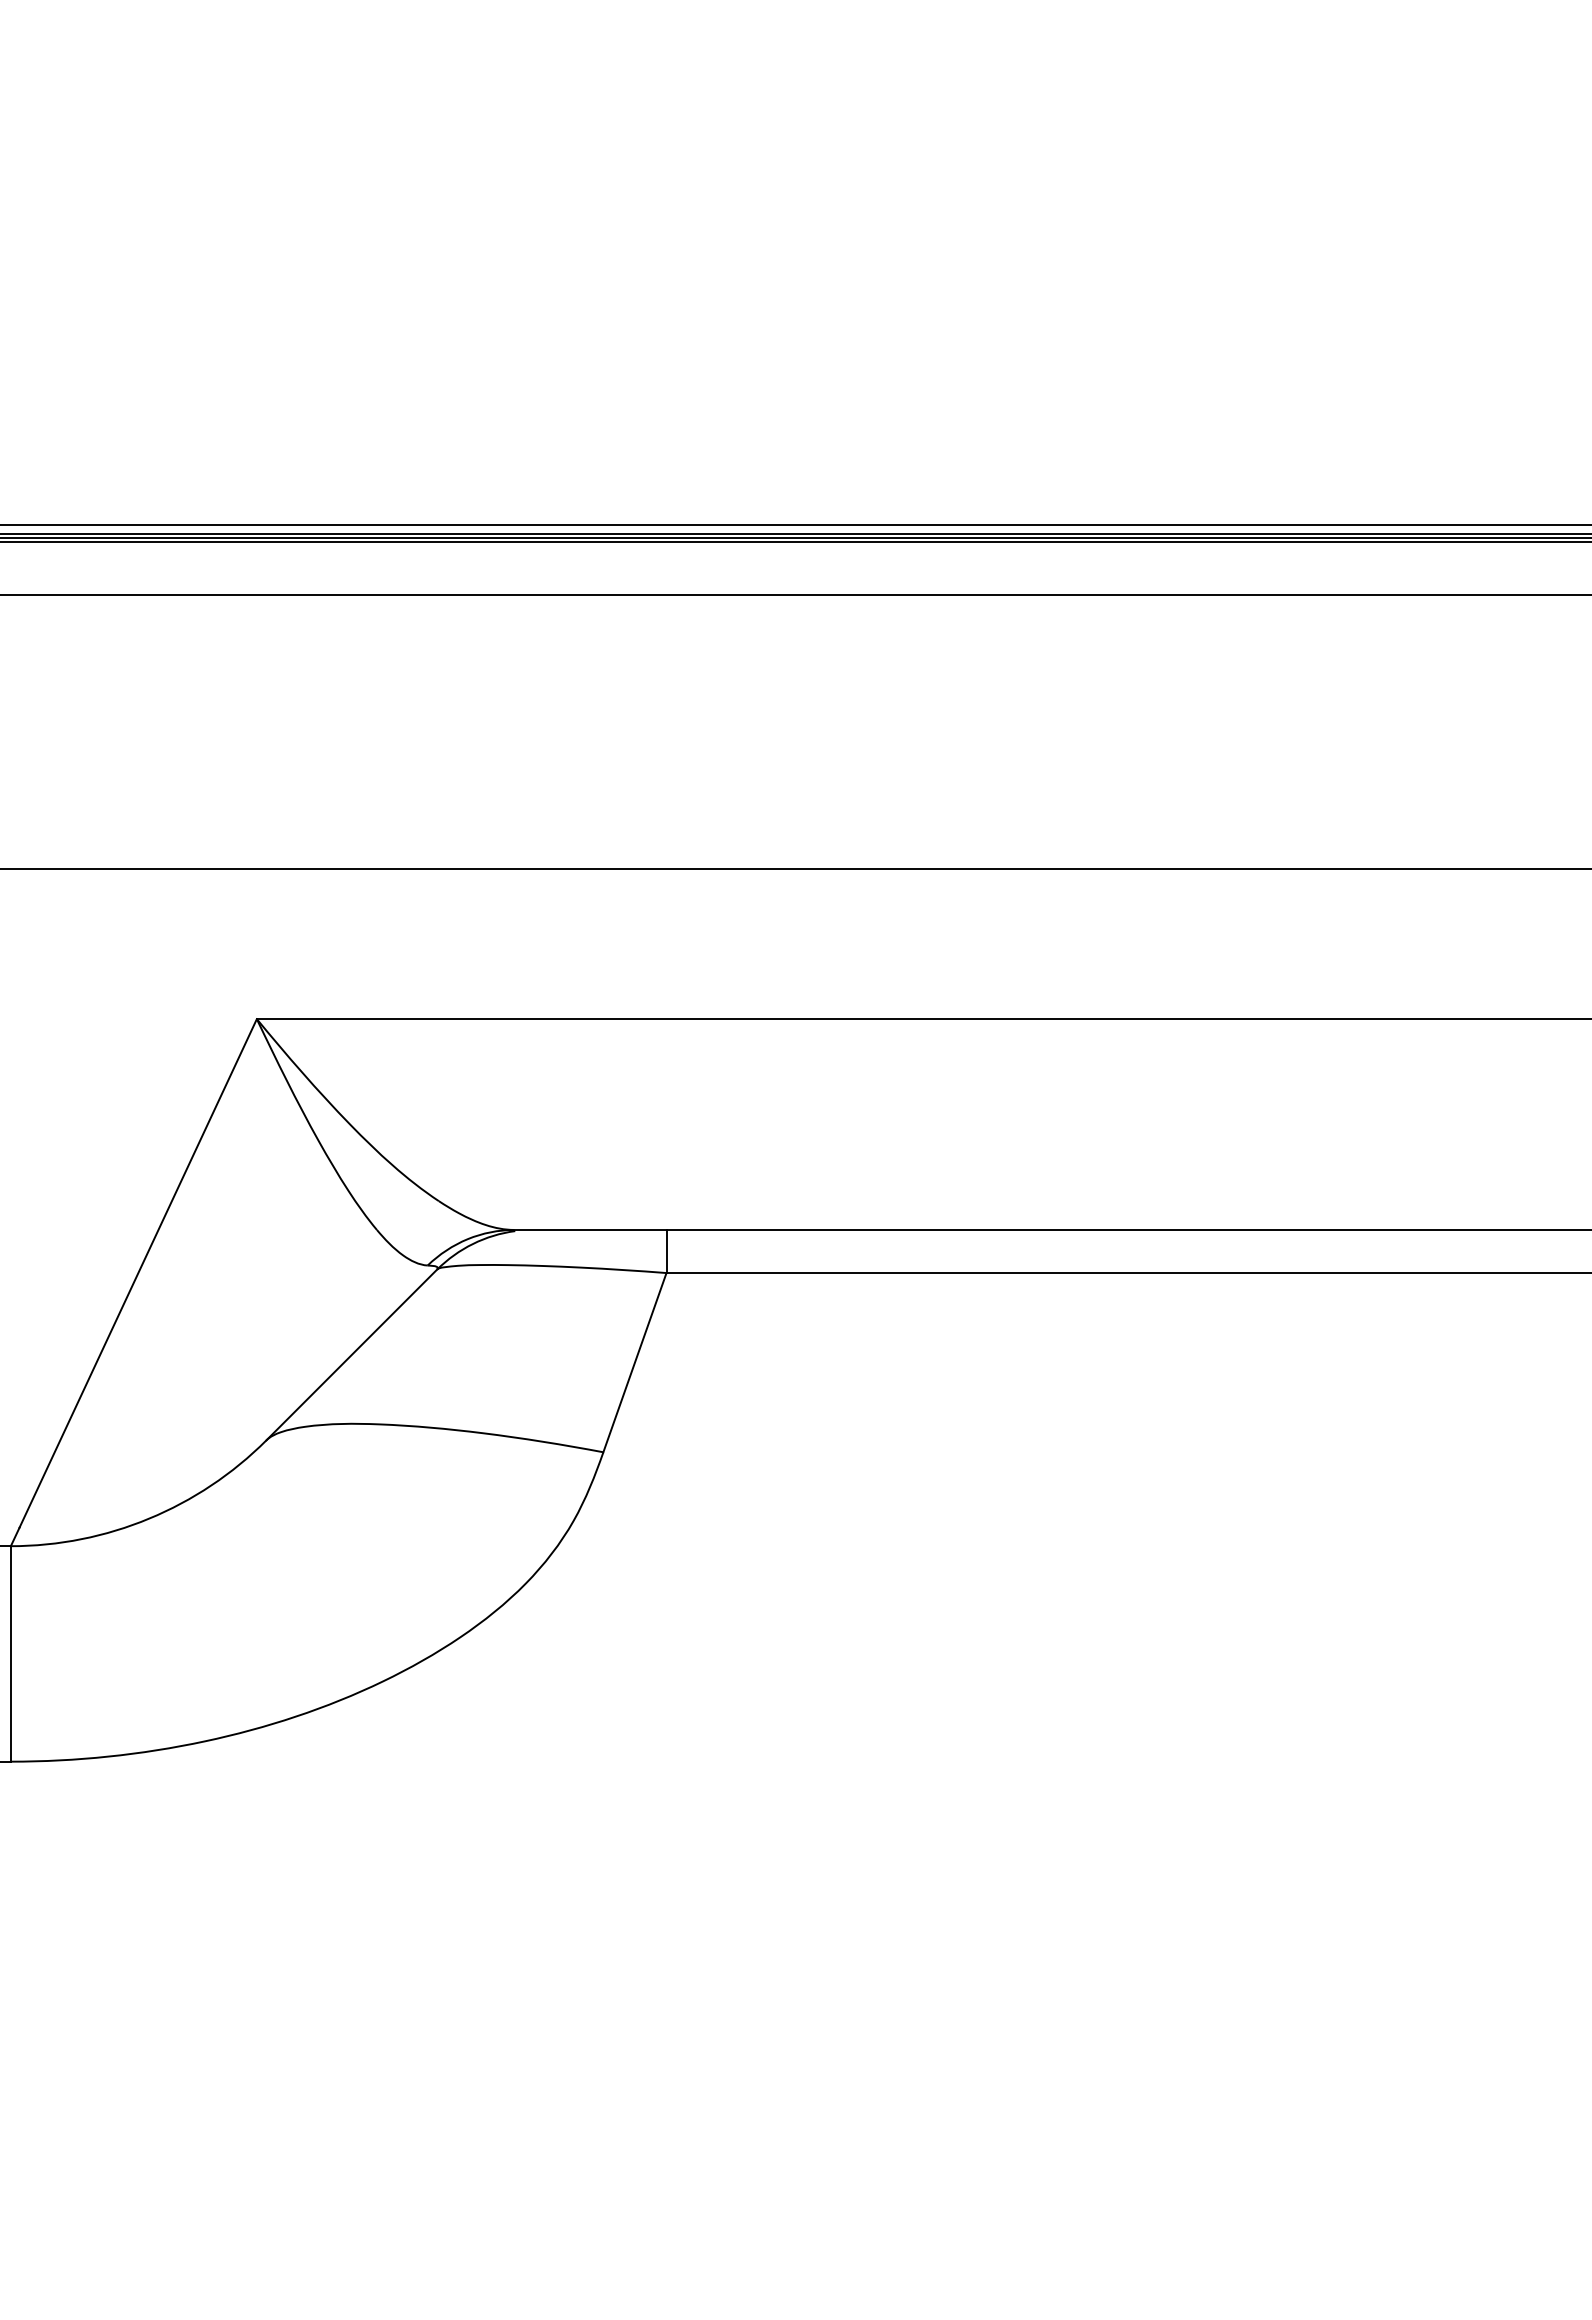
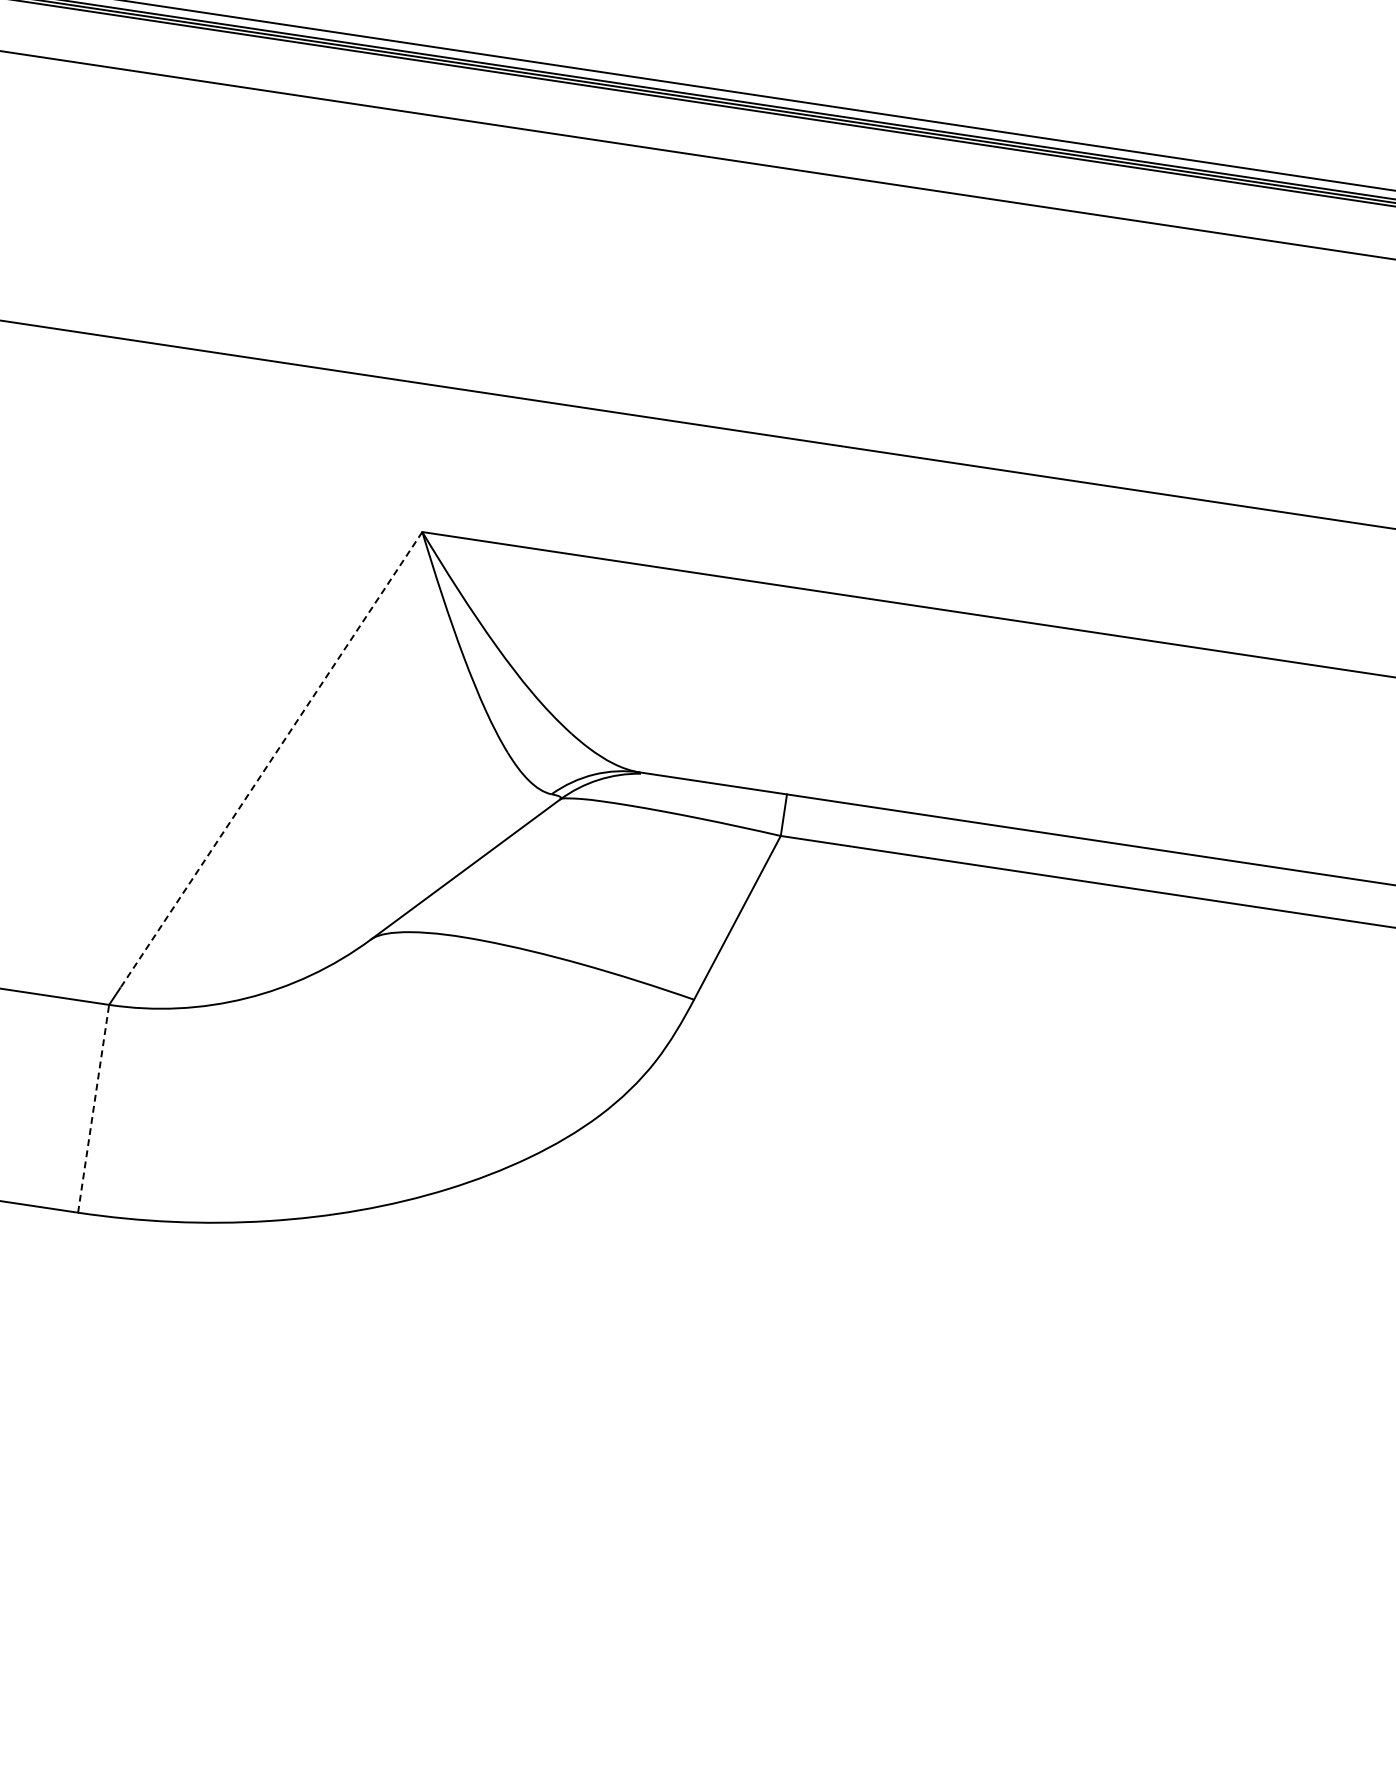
line: (138, 1273) -> (271, 760), solid -> dashed
line: (10, 1653) -> (93, 1108), solid -> dashed

